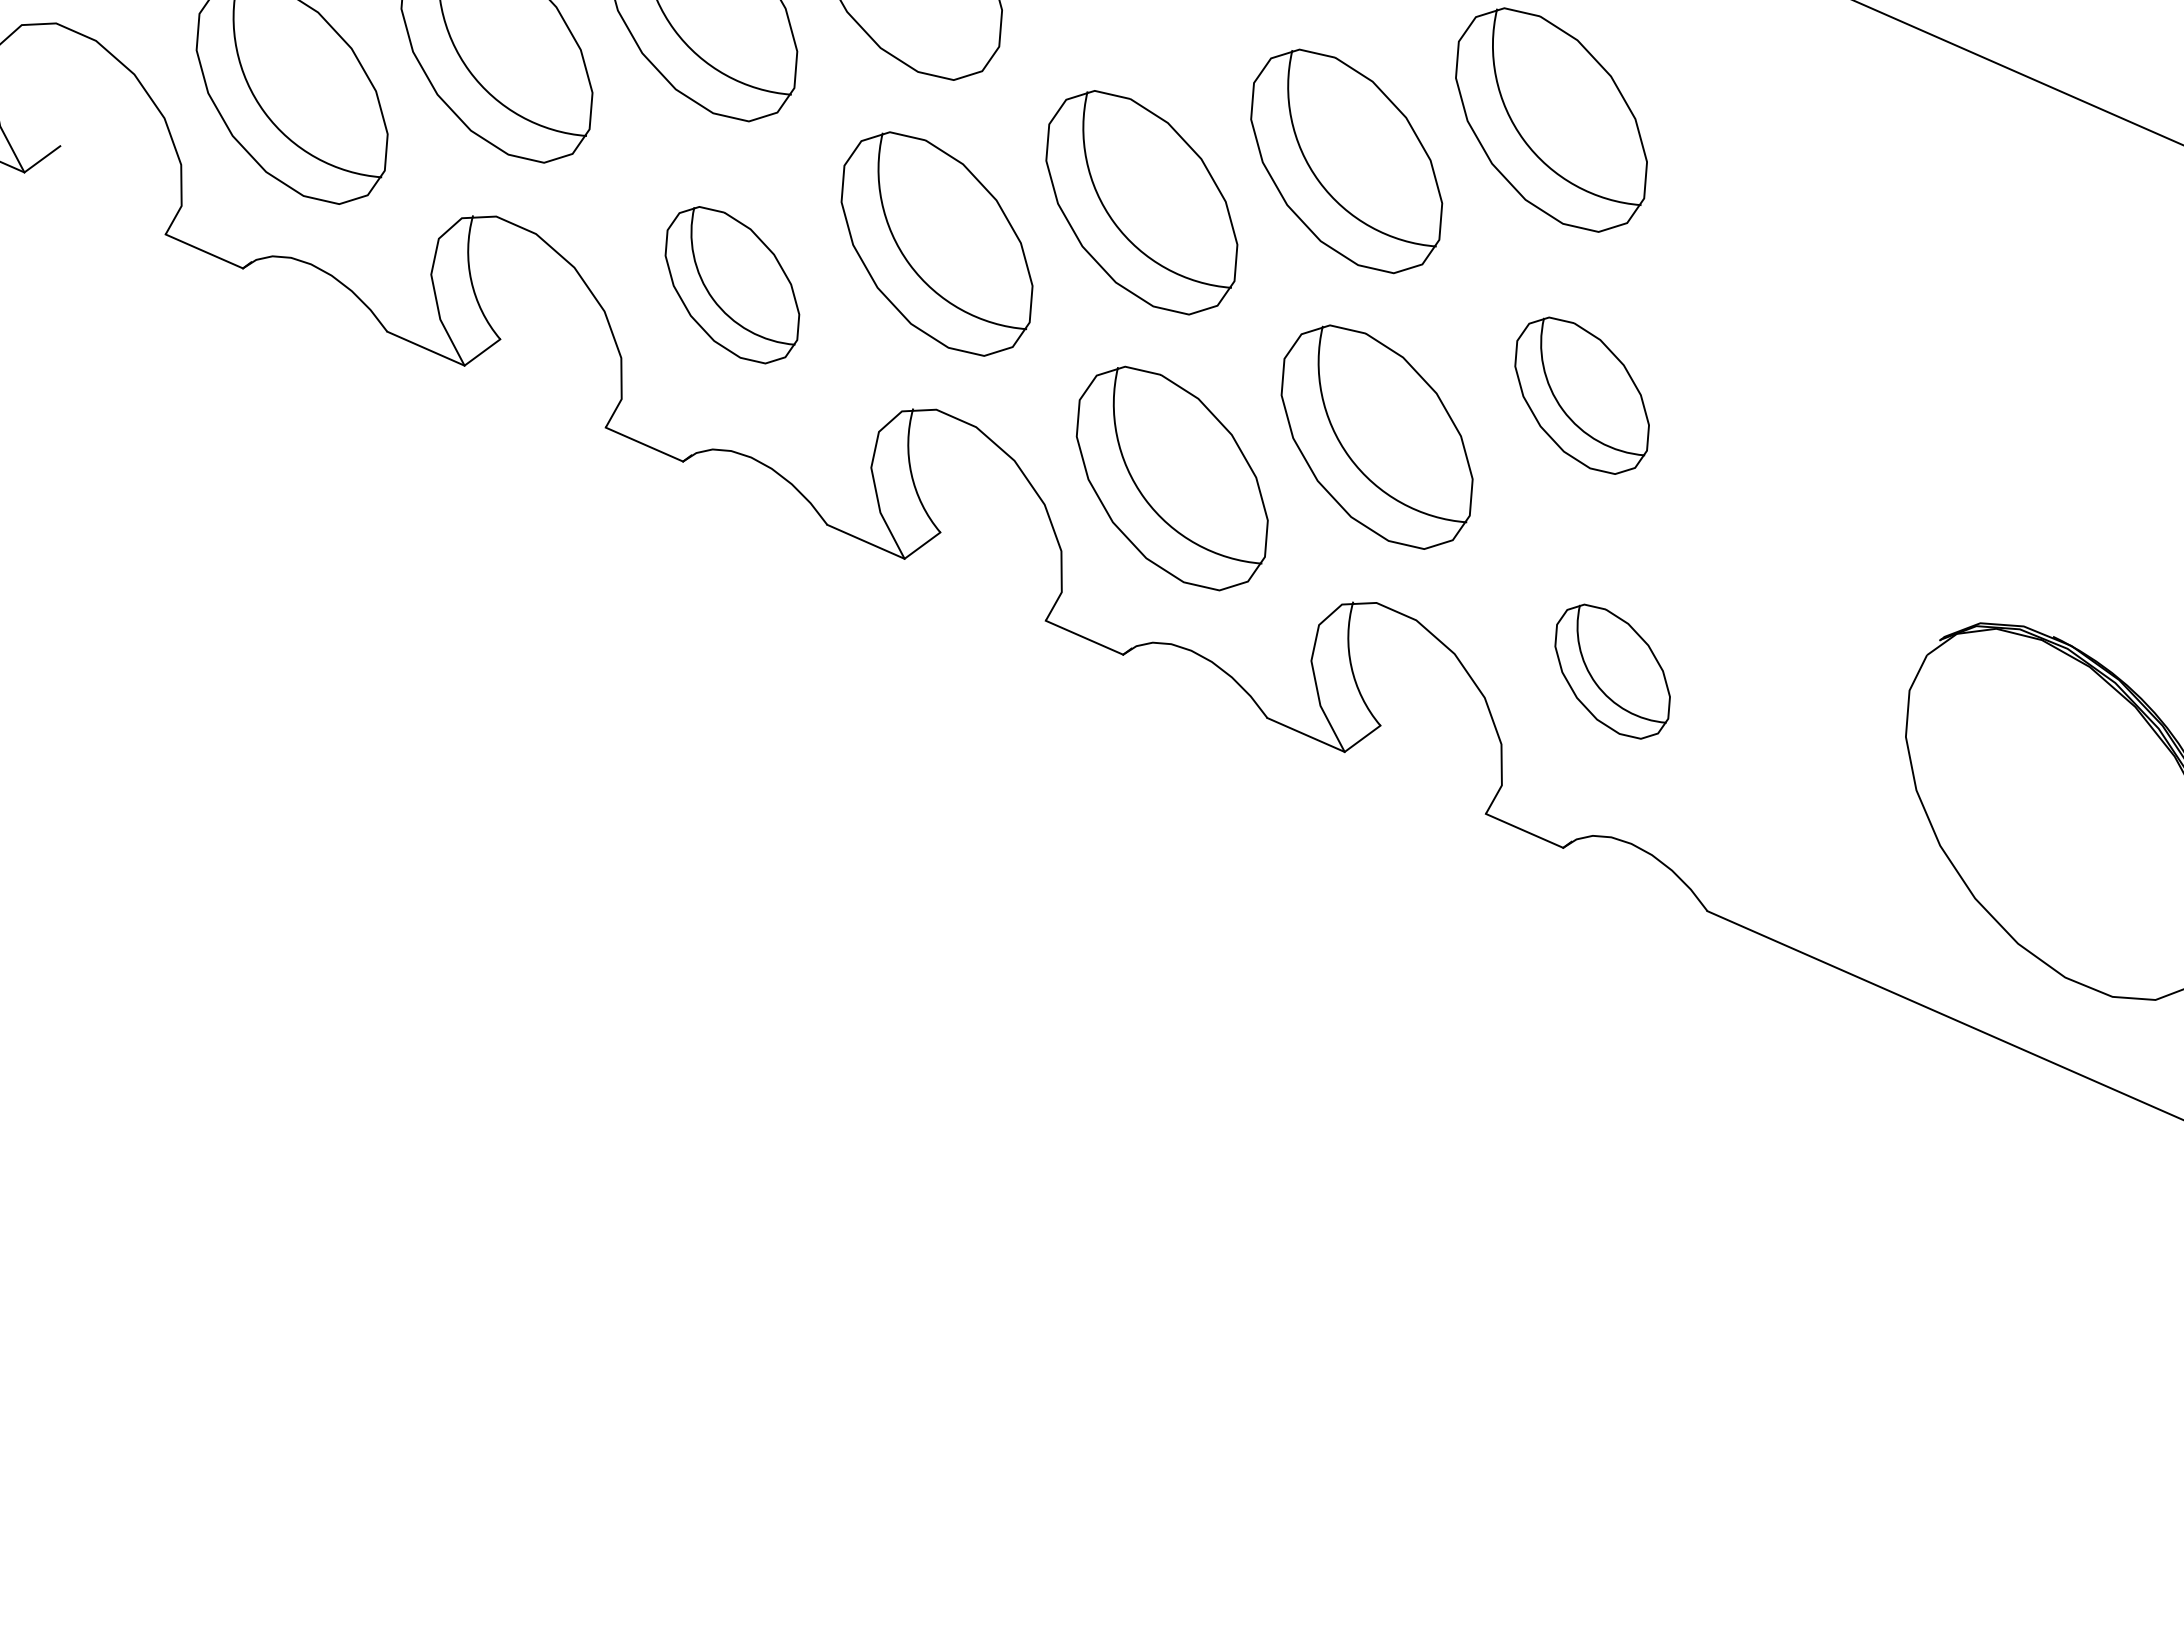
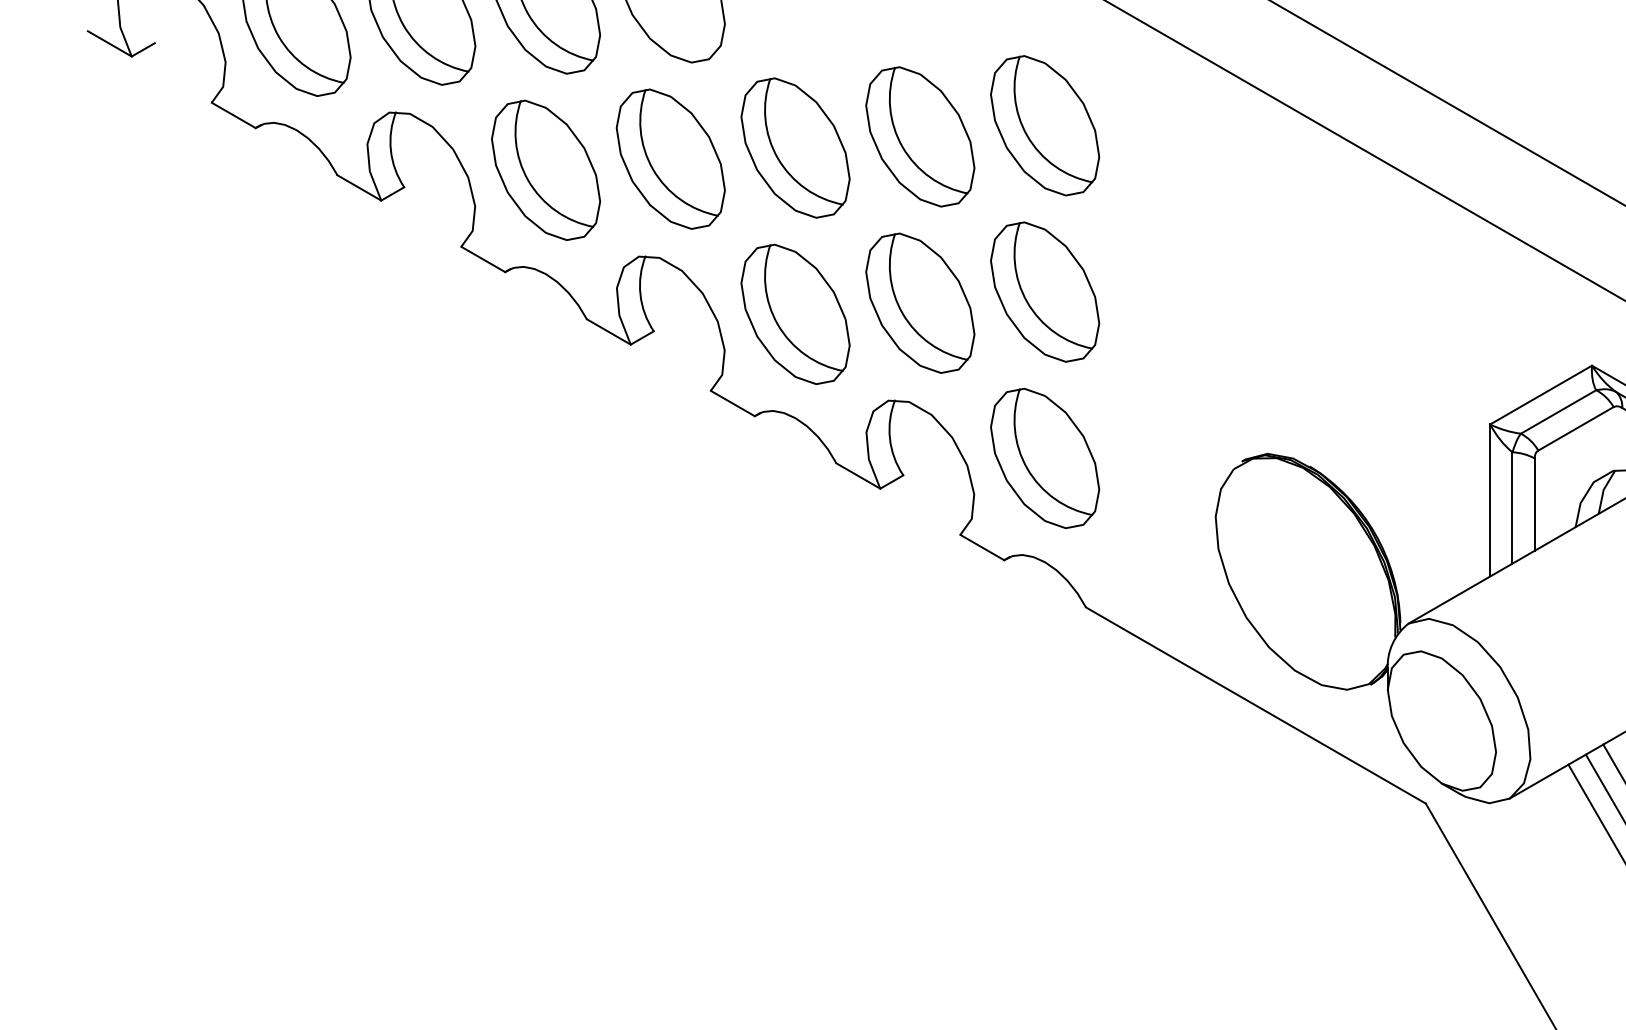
part: (732, 283) -> (546, 169), size x1.43
part: (1582, 394) -> (1045, 291), size x1.43
part: (1613, 671) -> (1045, 458), size x1.67

